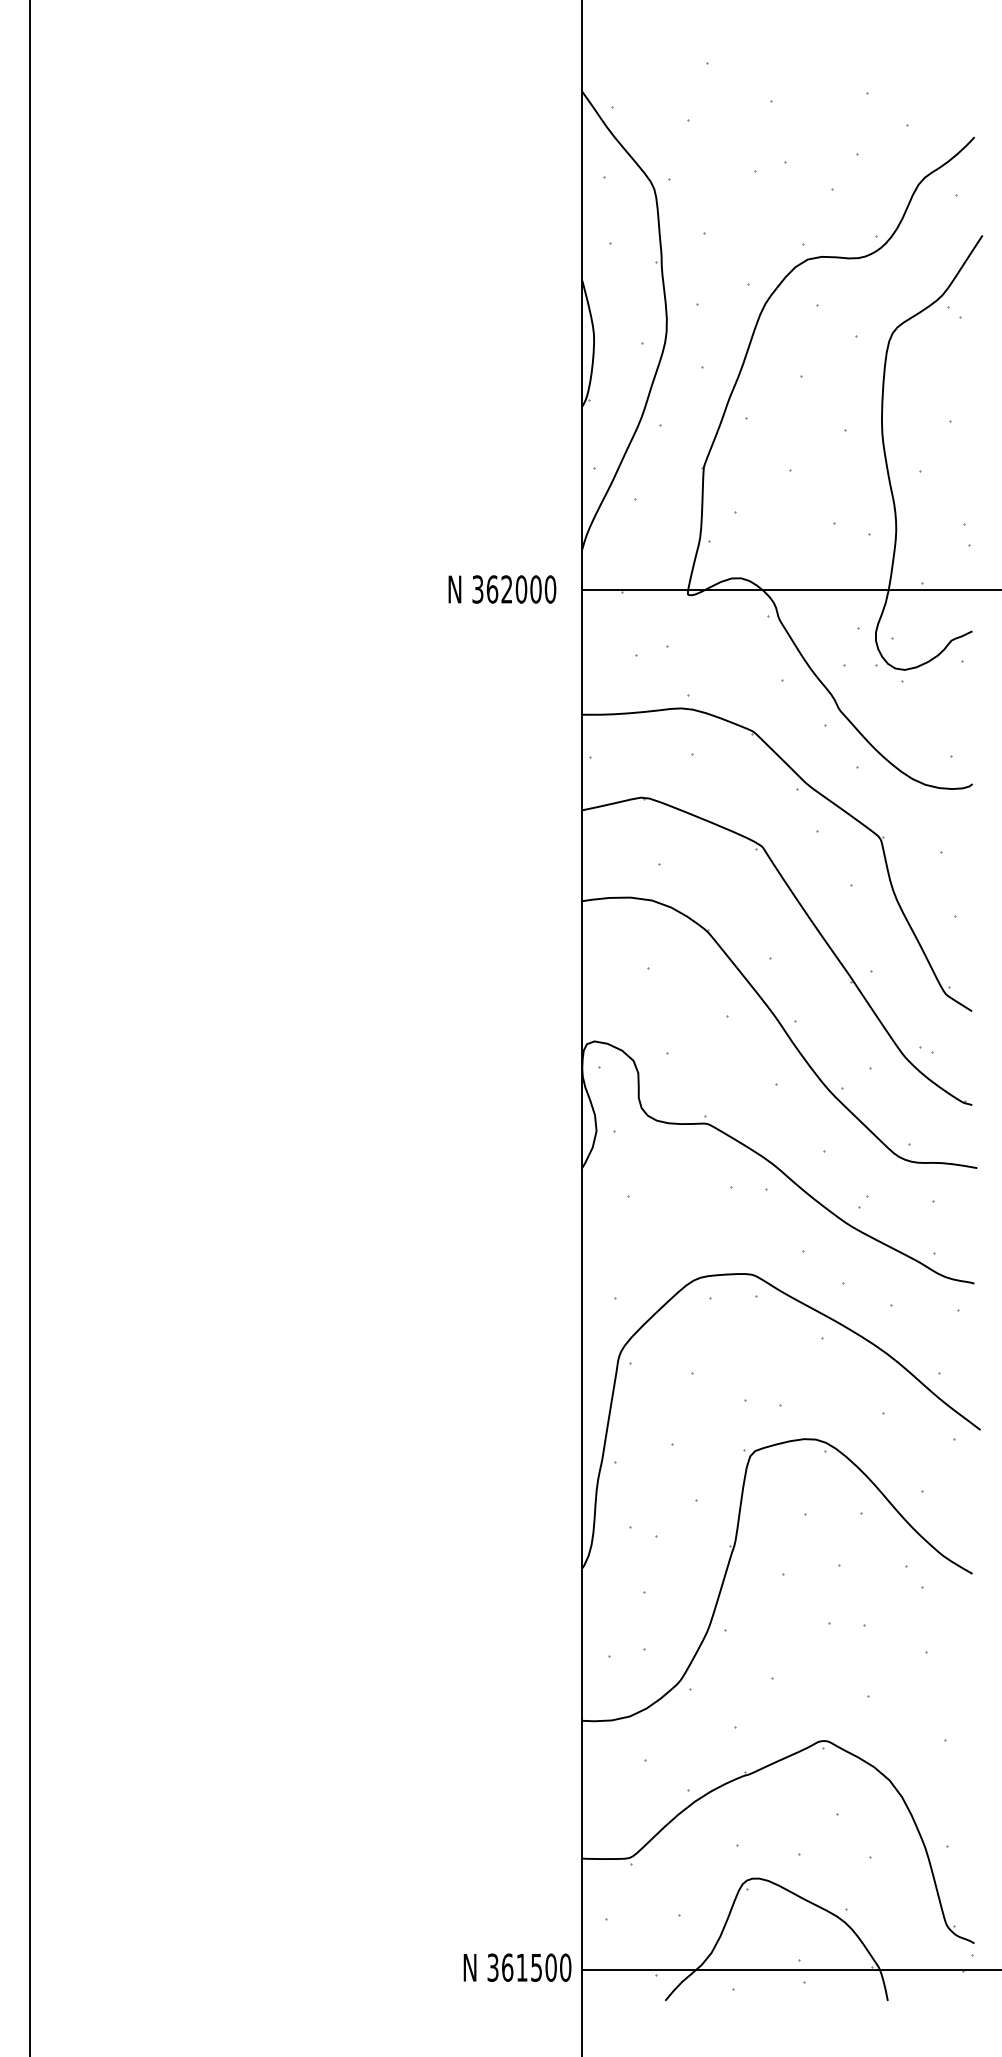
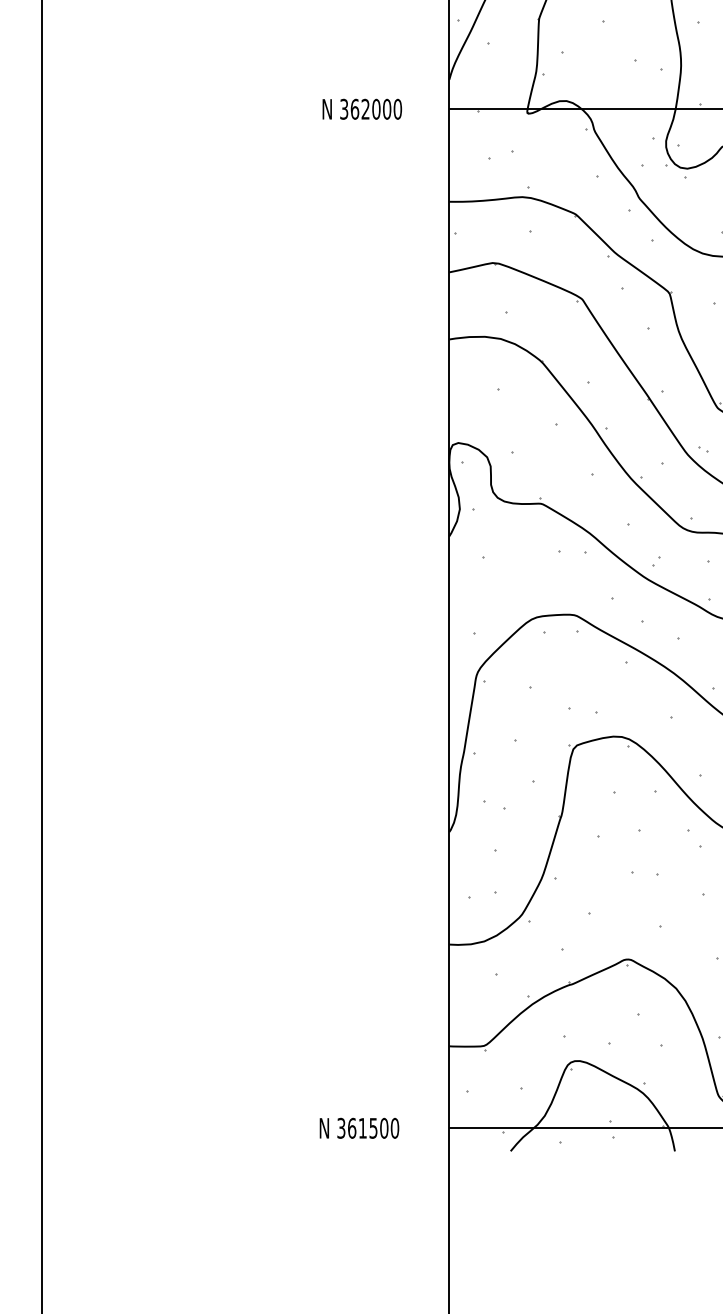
text: (502, 589) -> (362, 109), moved
text: (517, 1967) -> (359, 1128), moved

